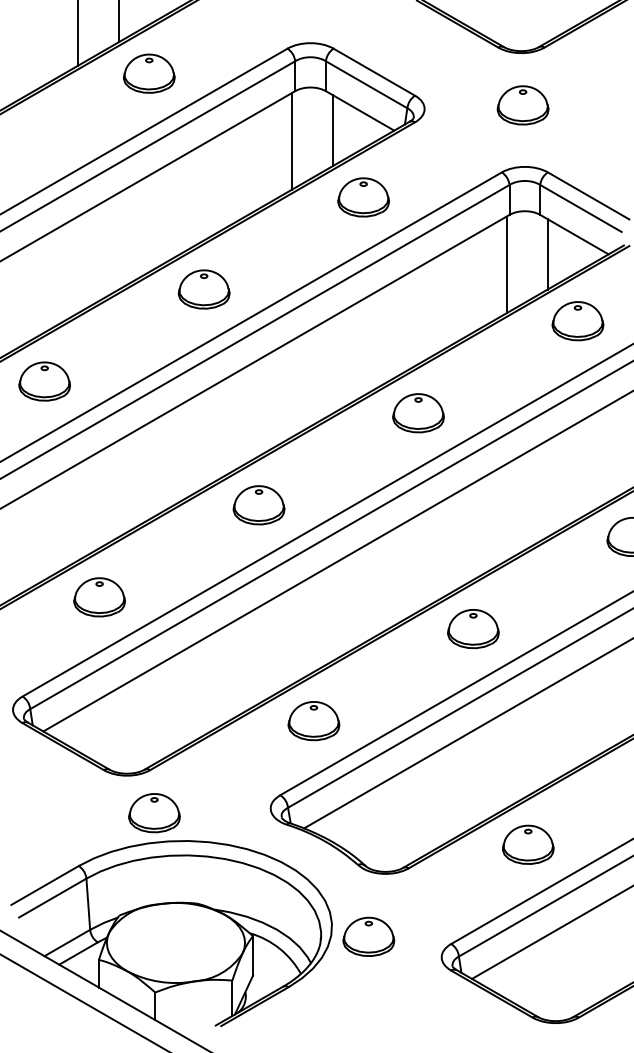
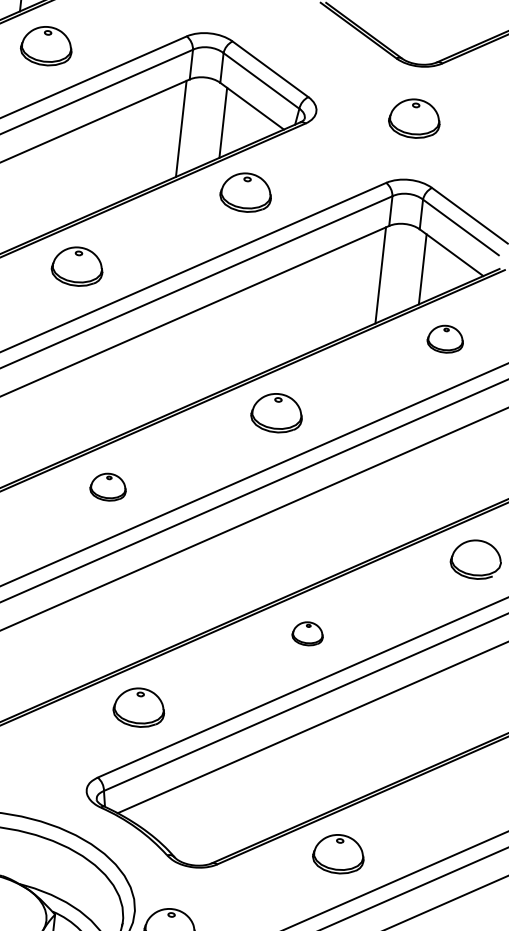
part: (577, 321) -> (445, 339), size x0.7
part: (258, 505) -> (107, 487), size x0.7
part: (473, 629) -> (307, 634), size x0.6

